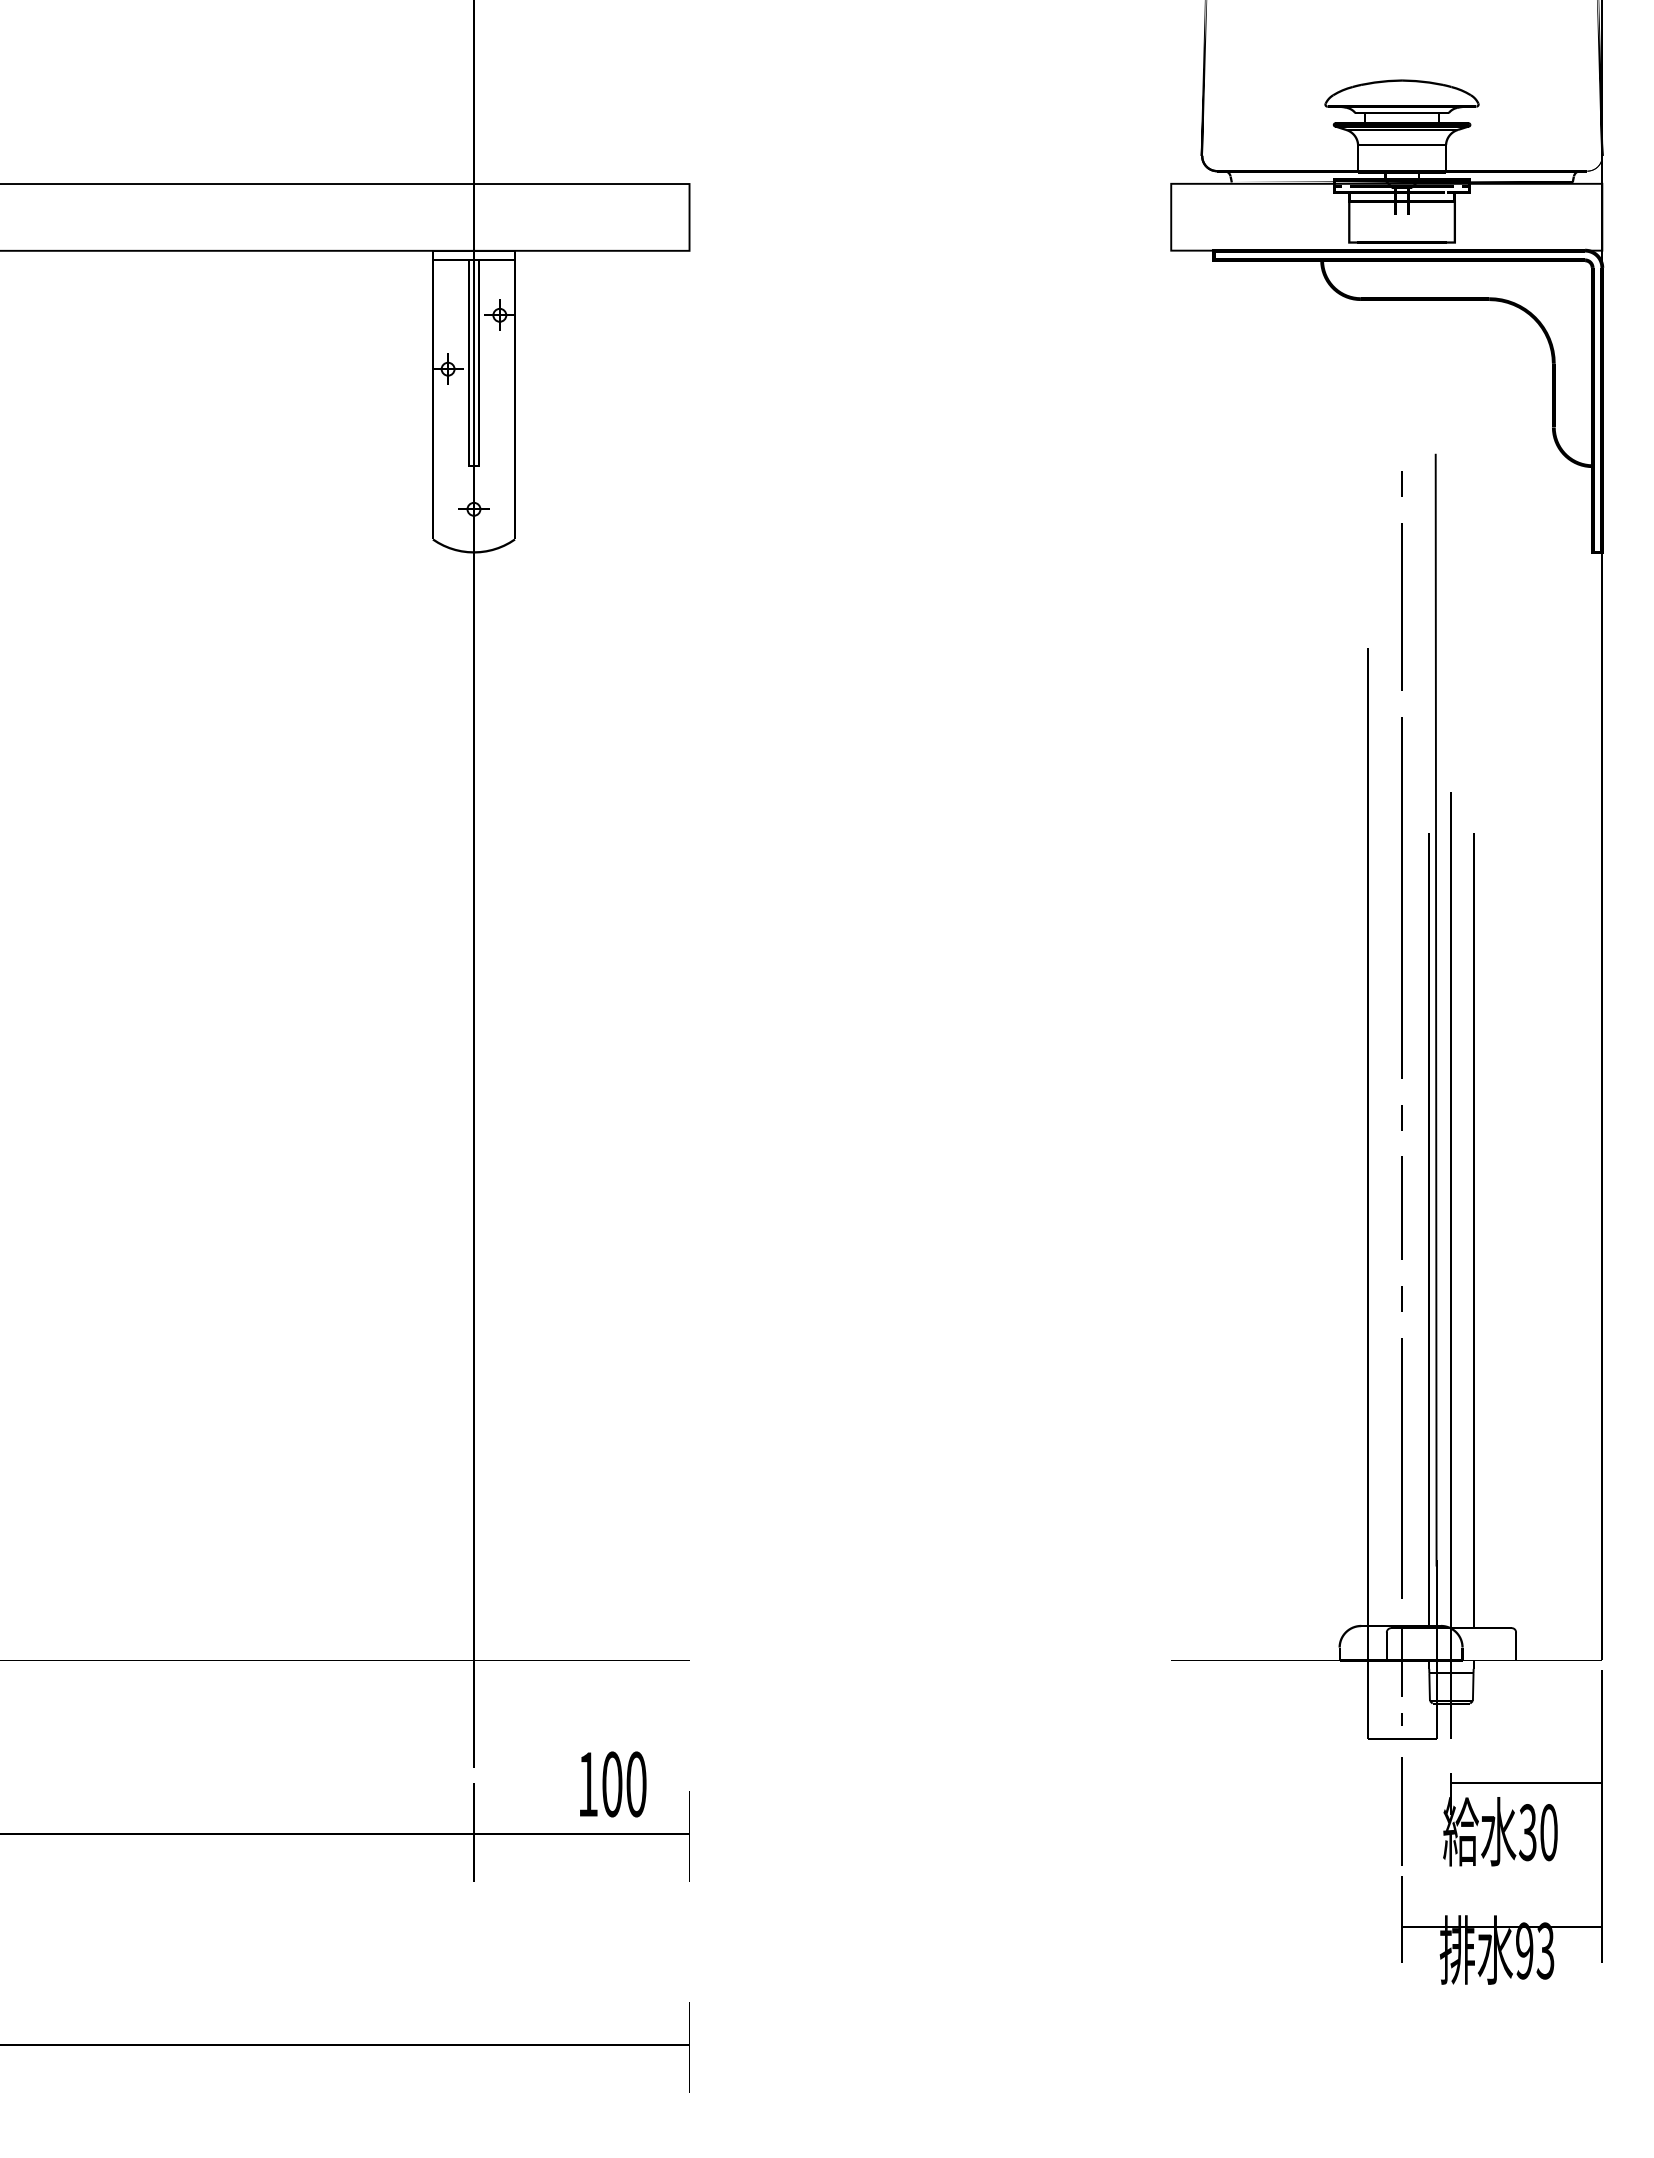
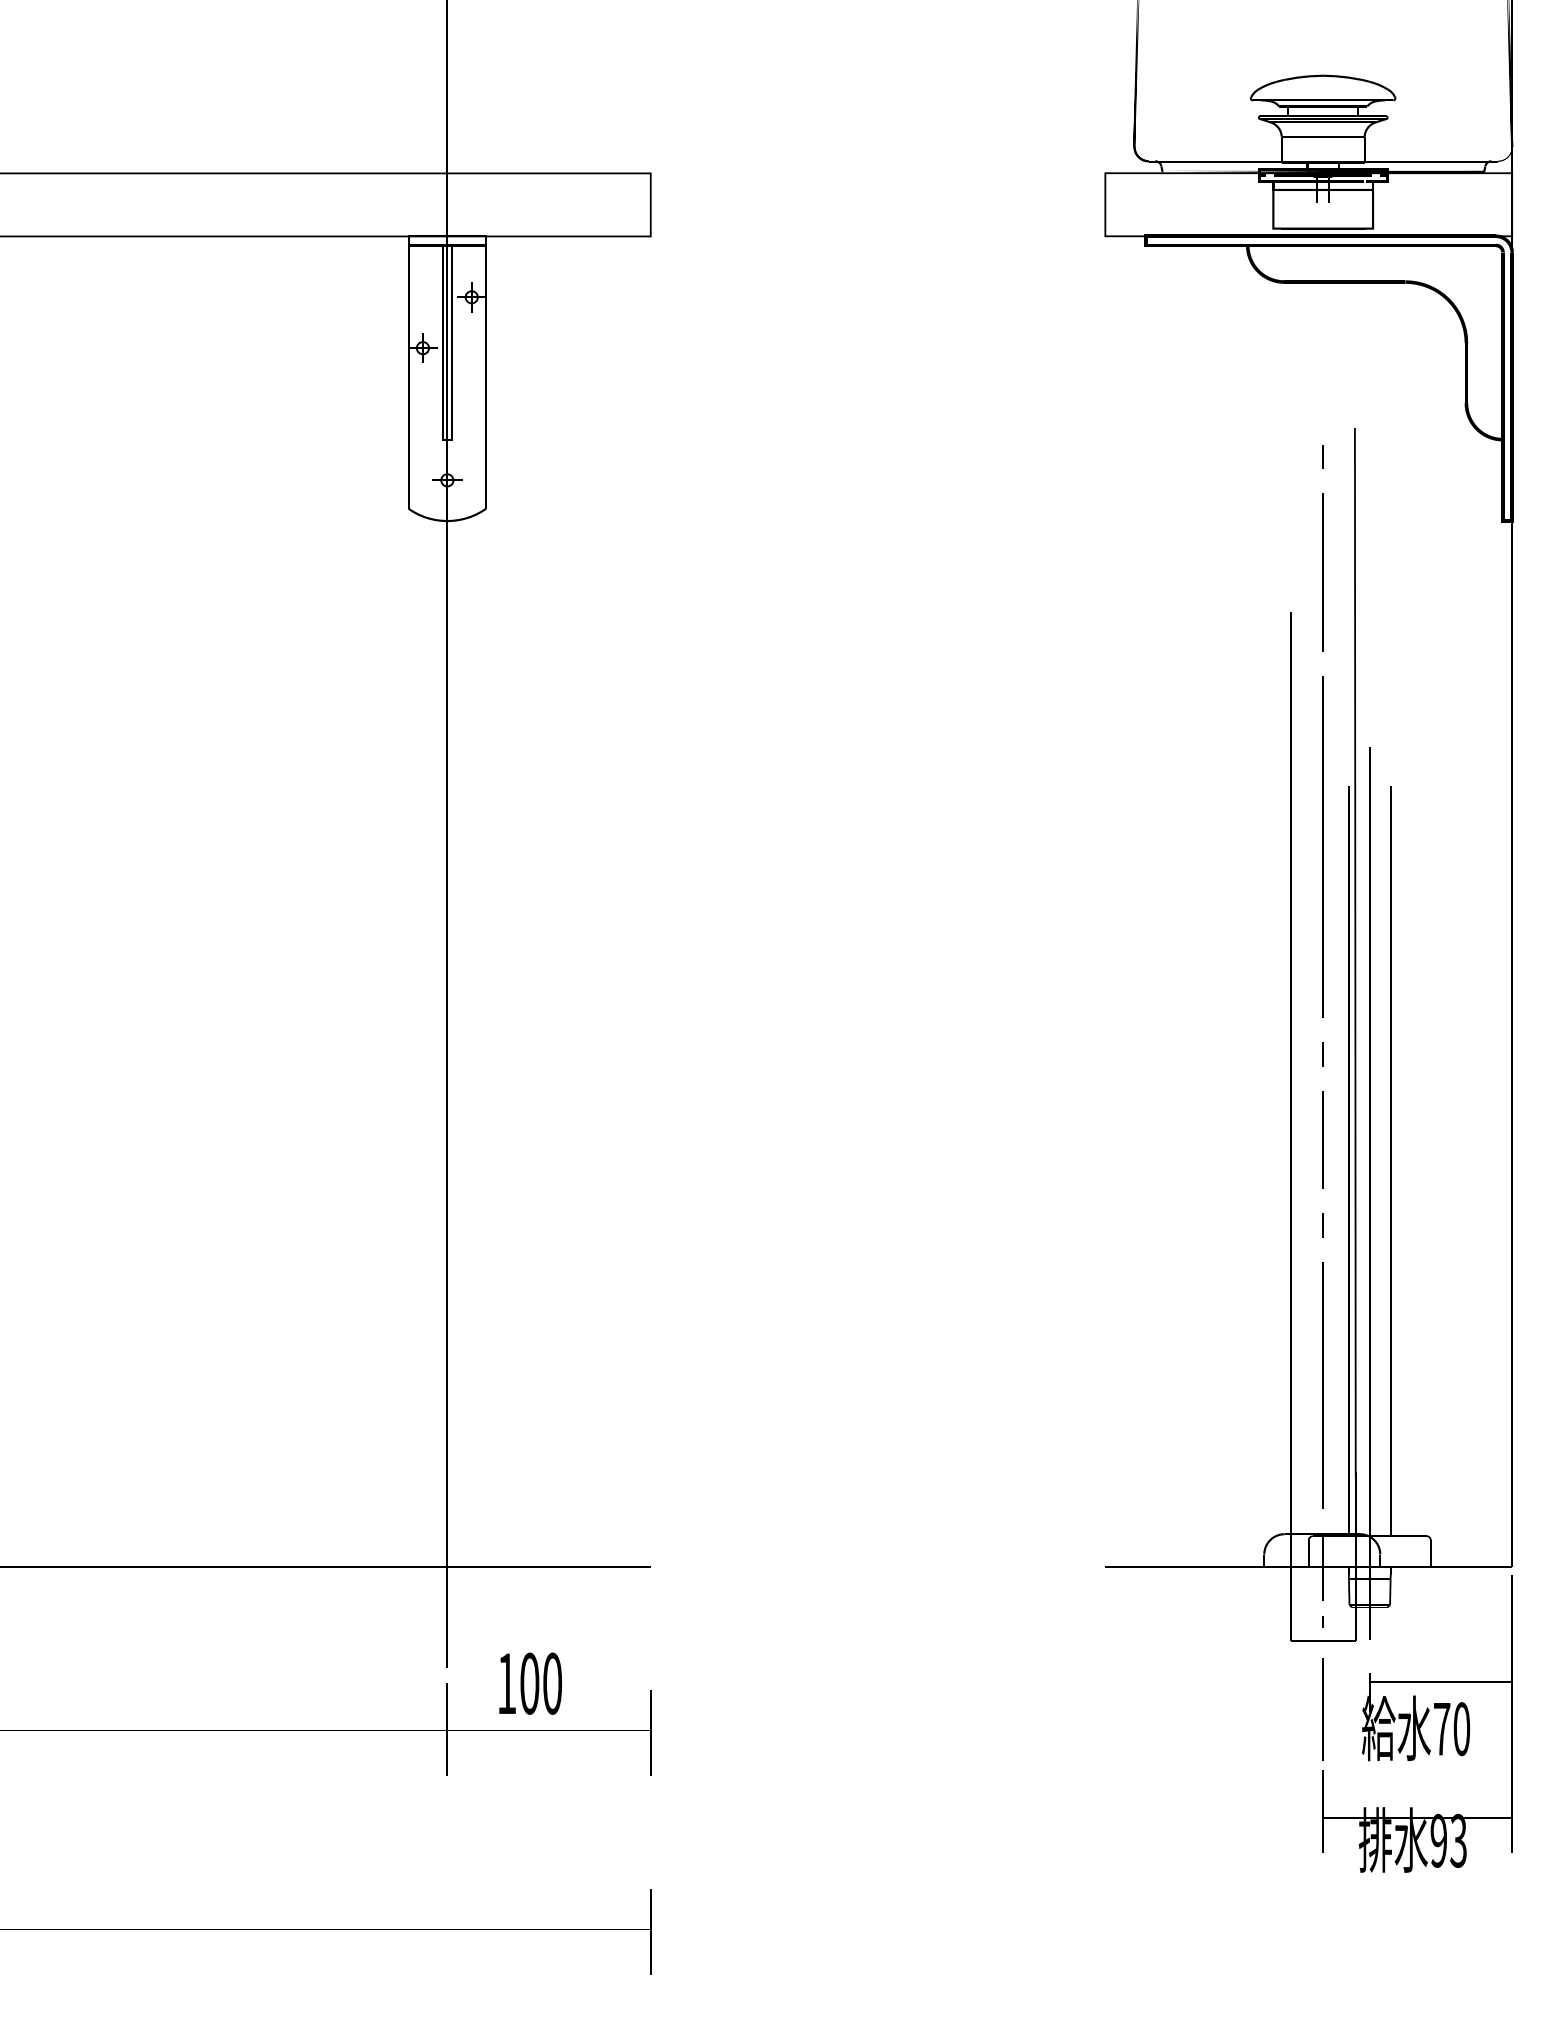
text: (613, 1784) -> (530, 1683), moved
text: (1527, 1832) -> (1441, 1729), 30 -> 70

